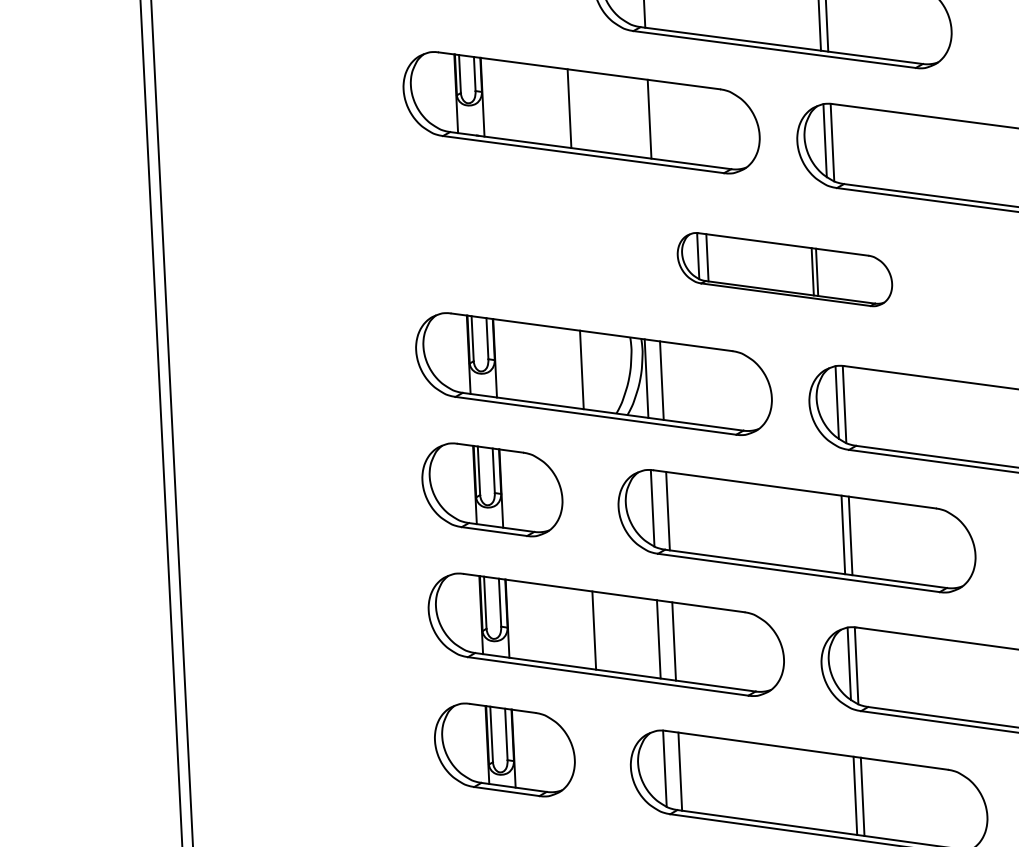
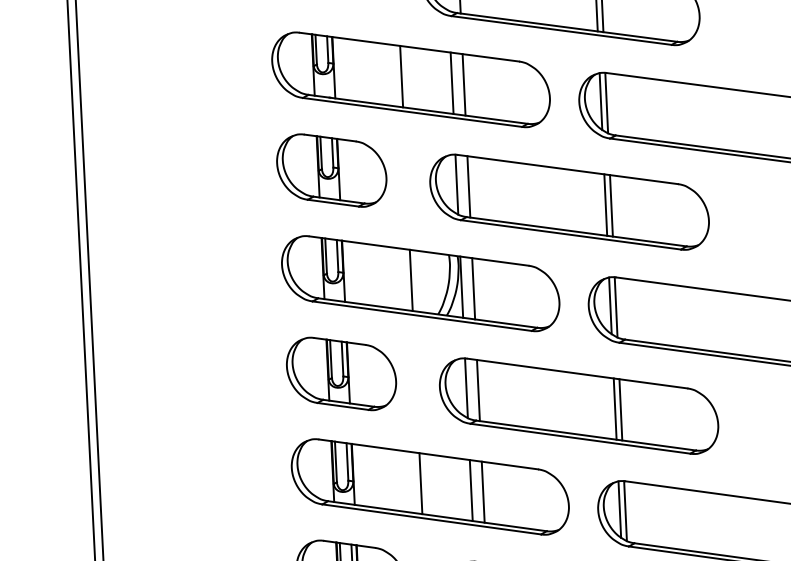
line: (634, 116) -> (452, 82), added
part: (479, 228) -> (331, 170), added
part: (784, 269) -> (569, 202), size x1.67

